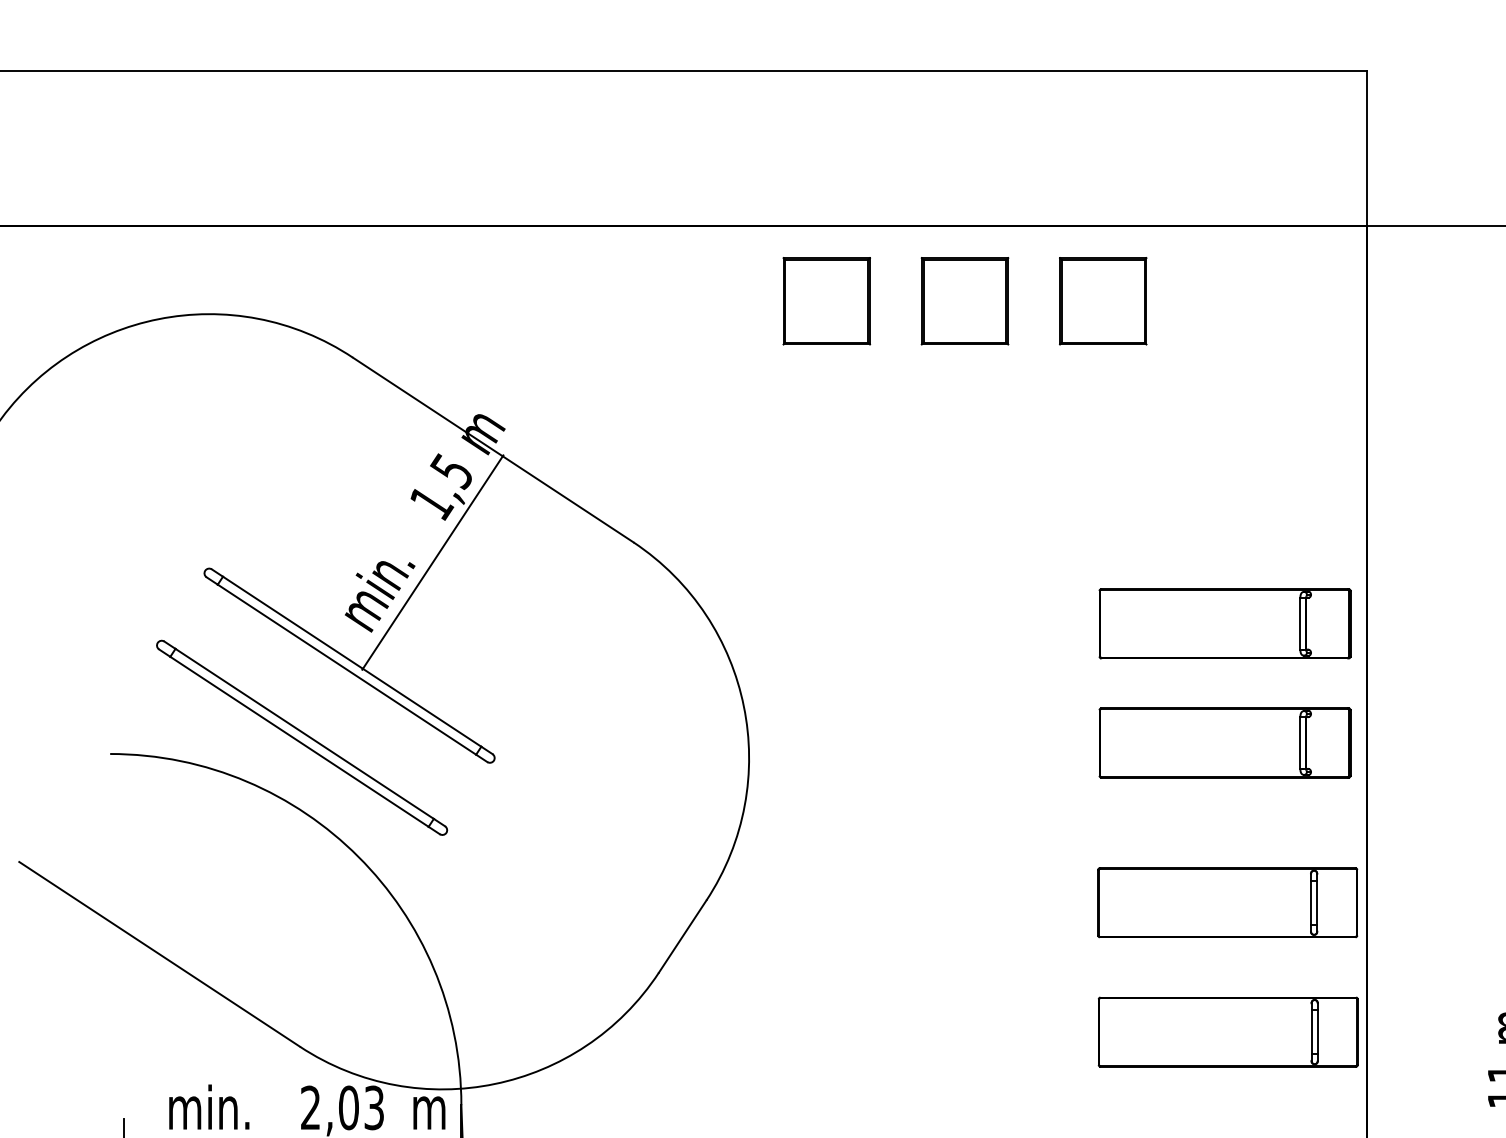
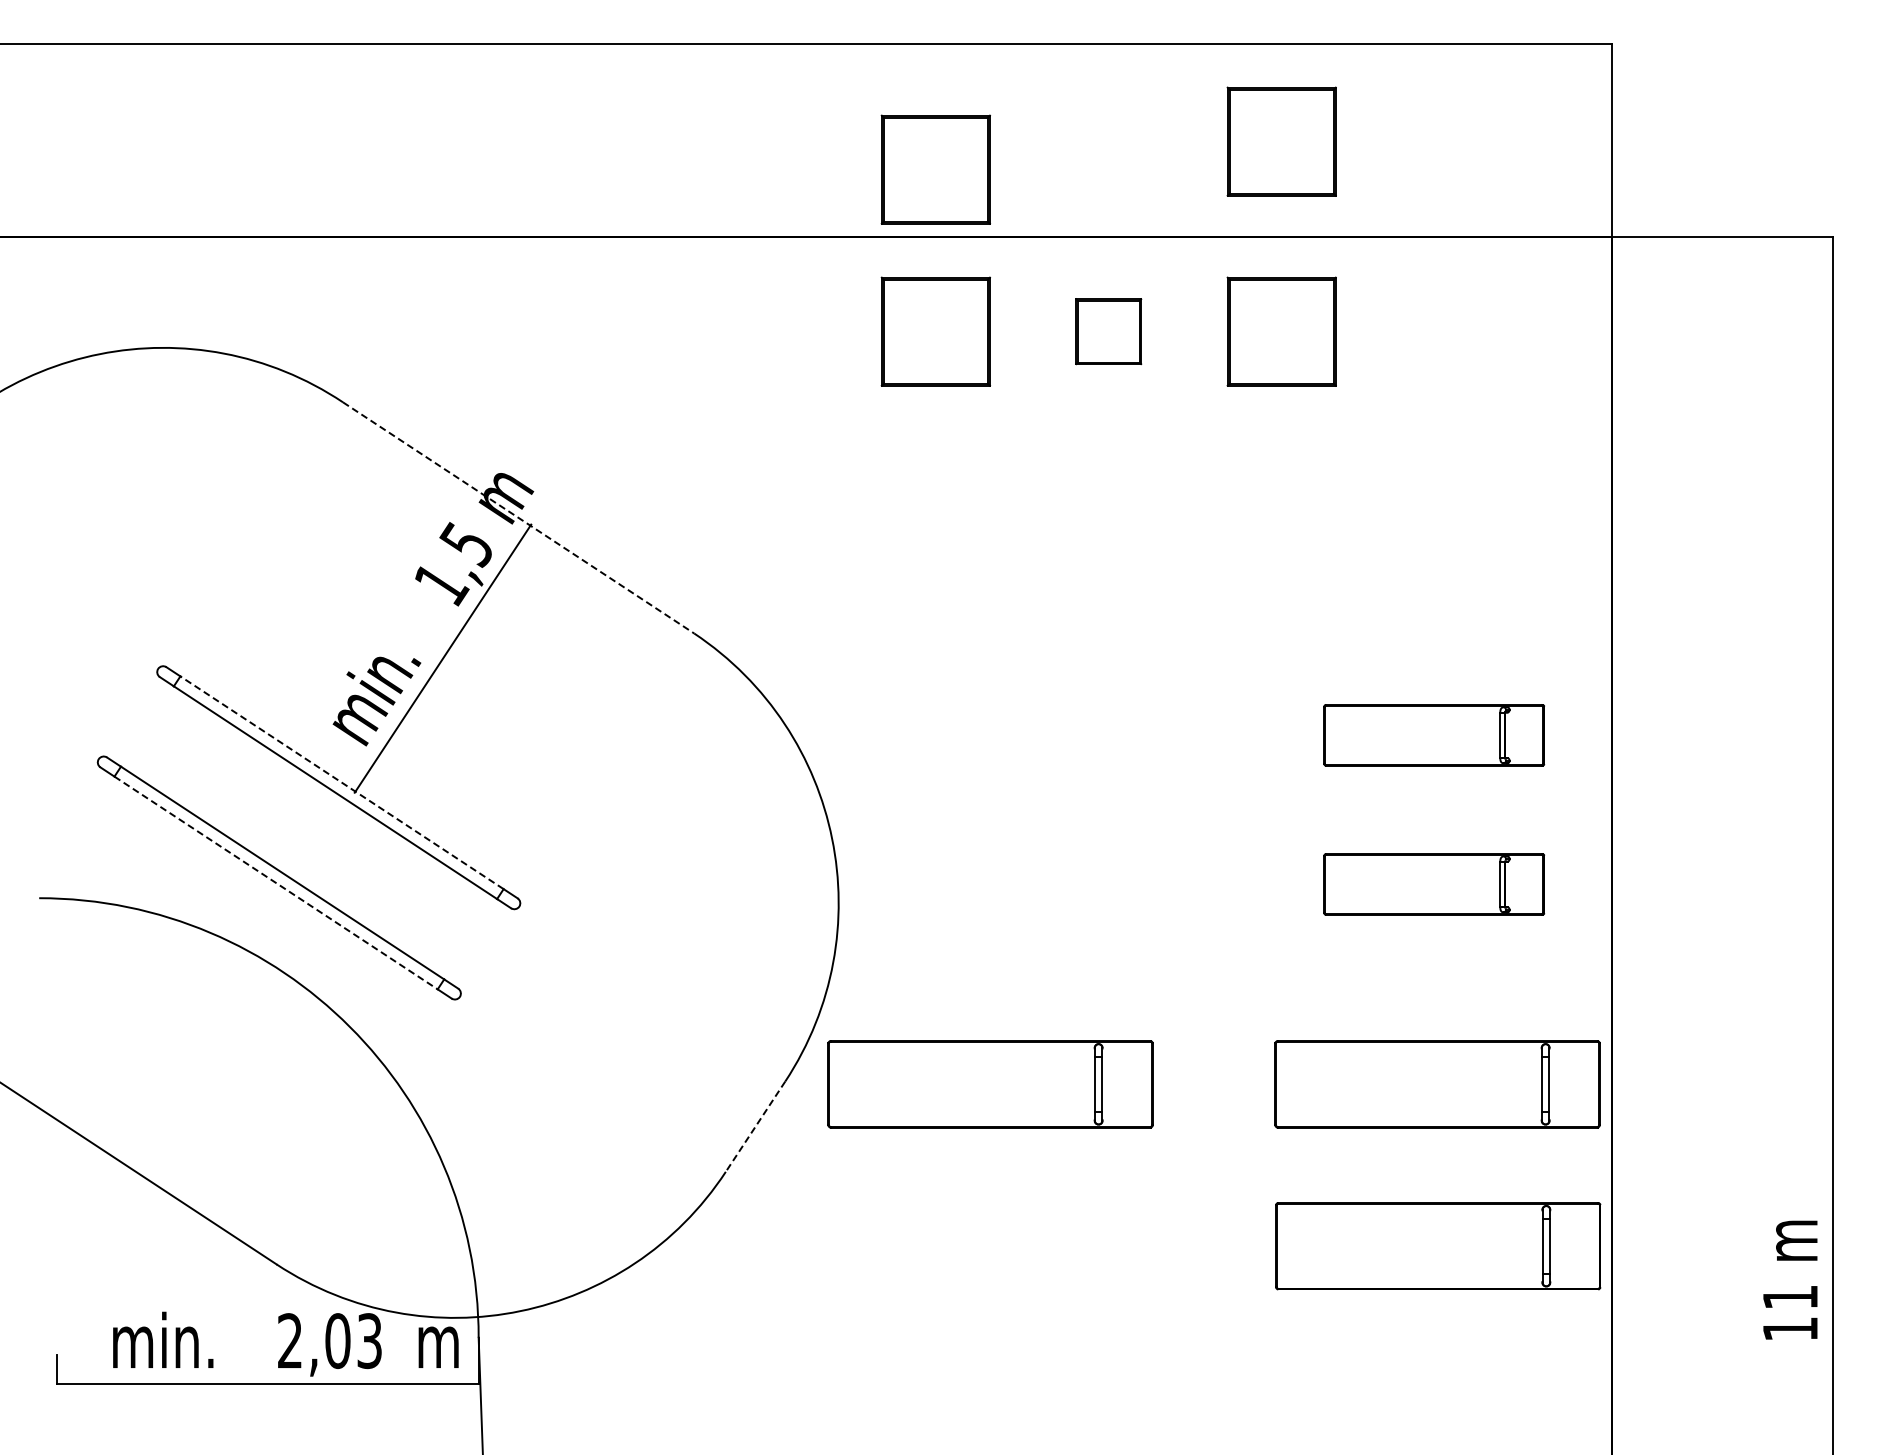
part: (1103, 149) -> (1281, 141), added
part: (826, 171) -> (935, 169), added
part: (964, 301) -> (1108, 331), size x0.6
line: (494, 450) -> (519, 518), solid -> dashed
part: (1225, 623) -> (1434, 735), size x0.7
line: (351, 661) -> (341, 782), solid -> dashed
line: (299, 742) -> (276, 883), solid -> dashed
part: (1225, 743) -> (1434, 884), size x0.7
part: (870, 902) -> (990, 1084), added
line: (682, 937) -> (755, 1127), solid -> dashed

